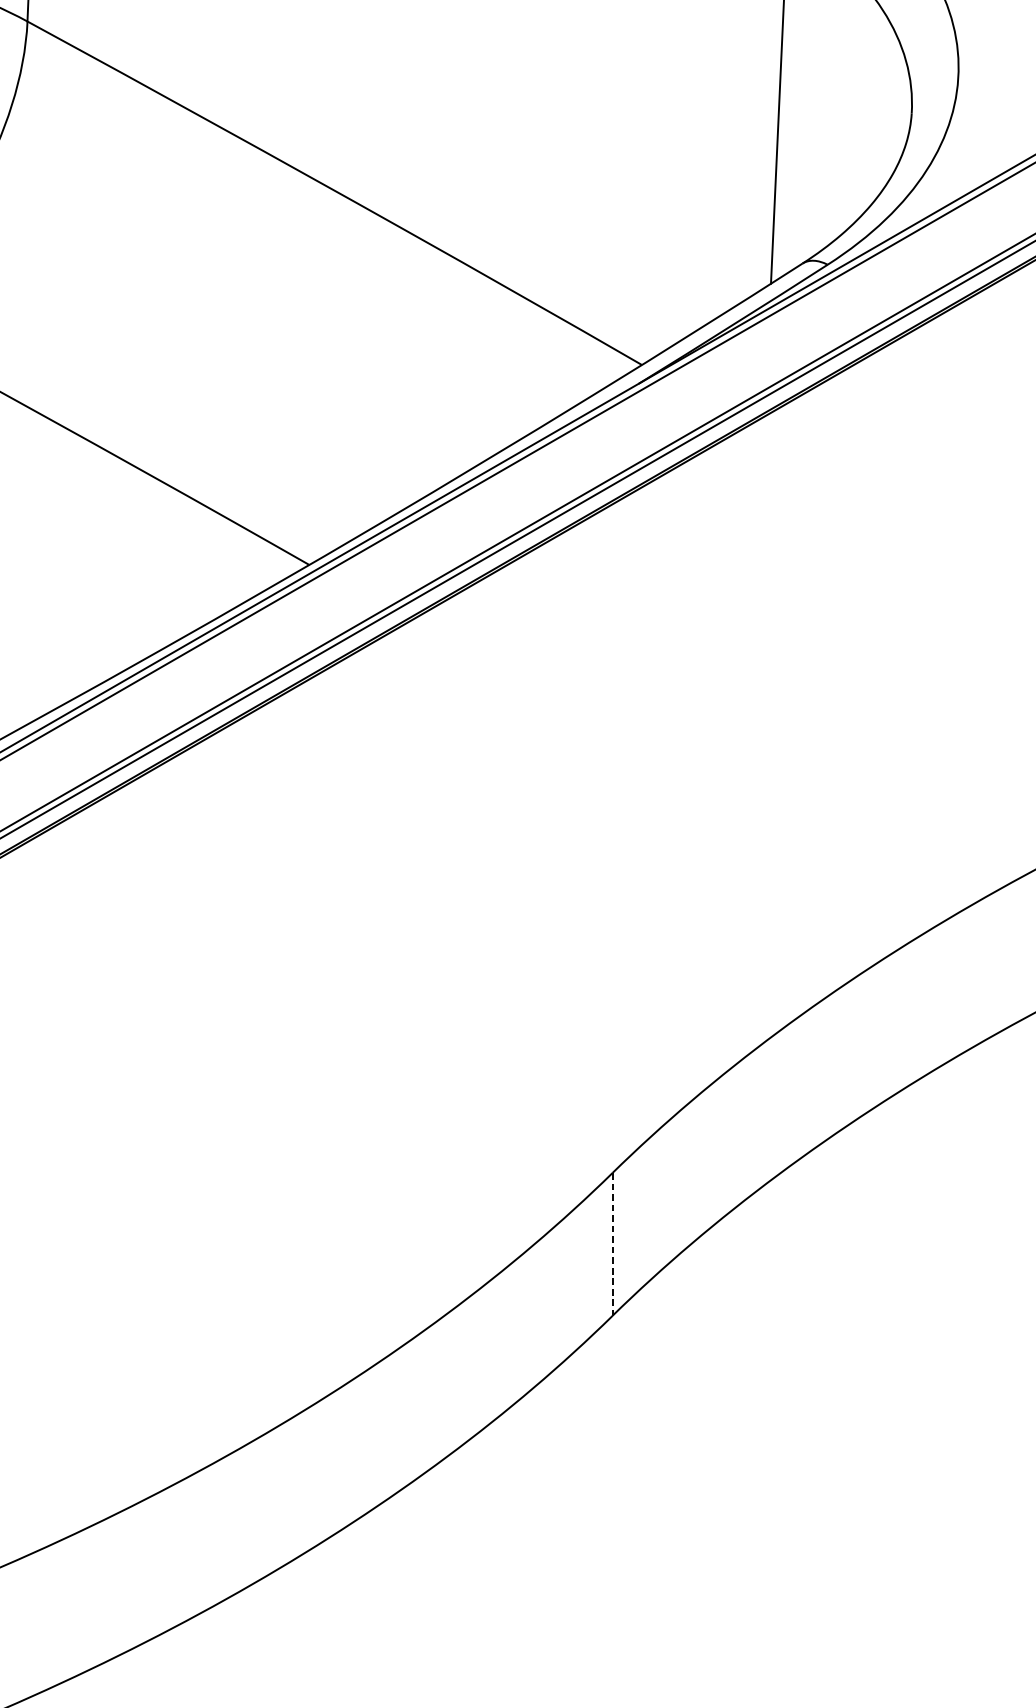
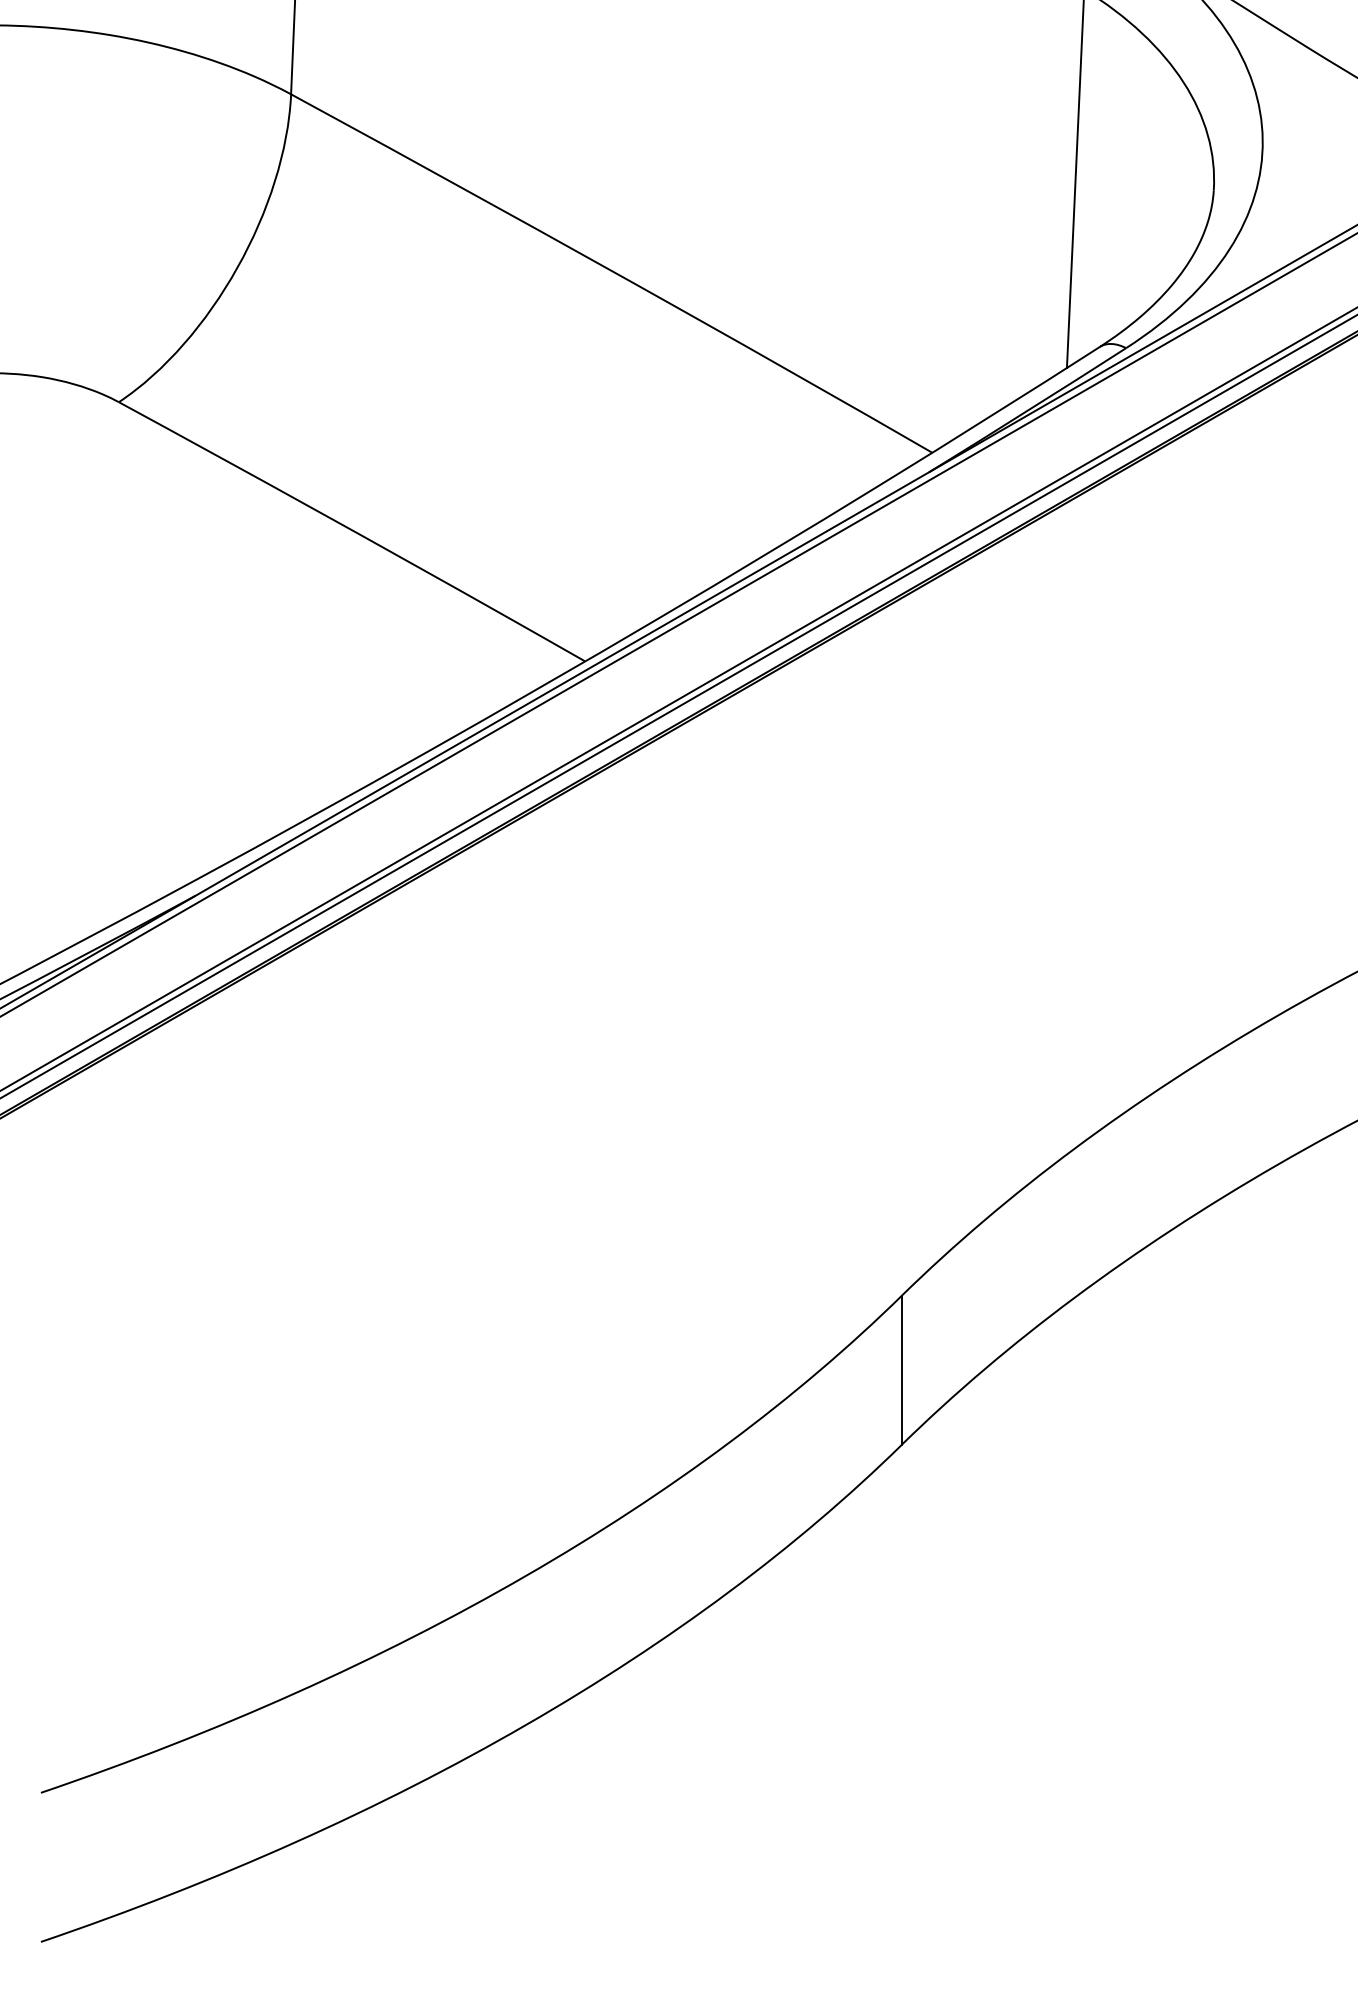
line: (612, 1244) -> (901, 1370), dashed -> solid

